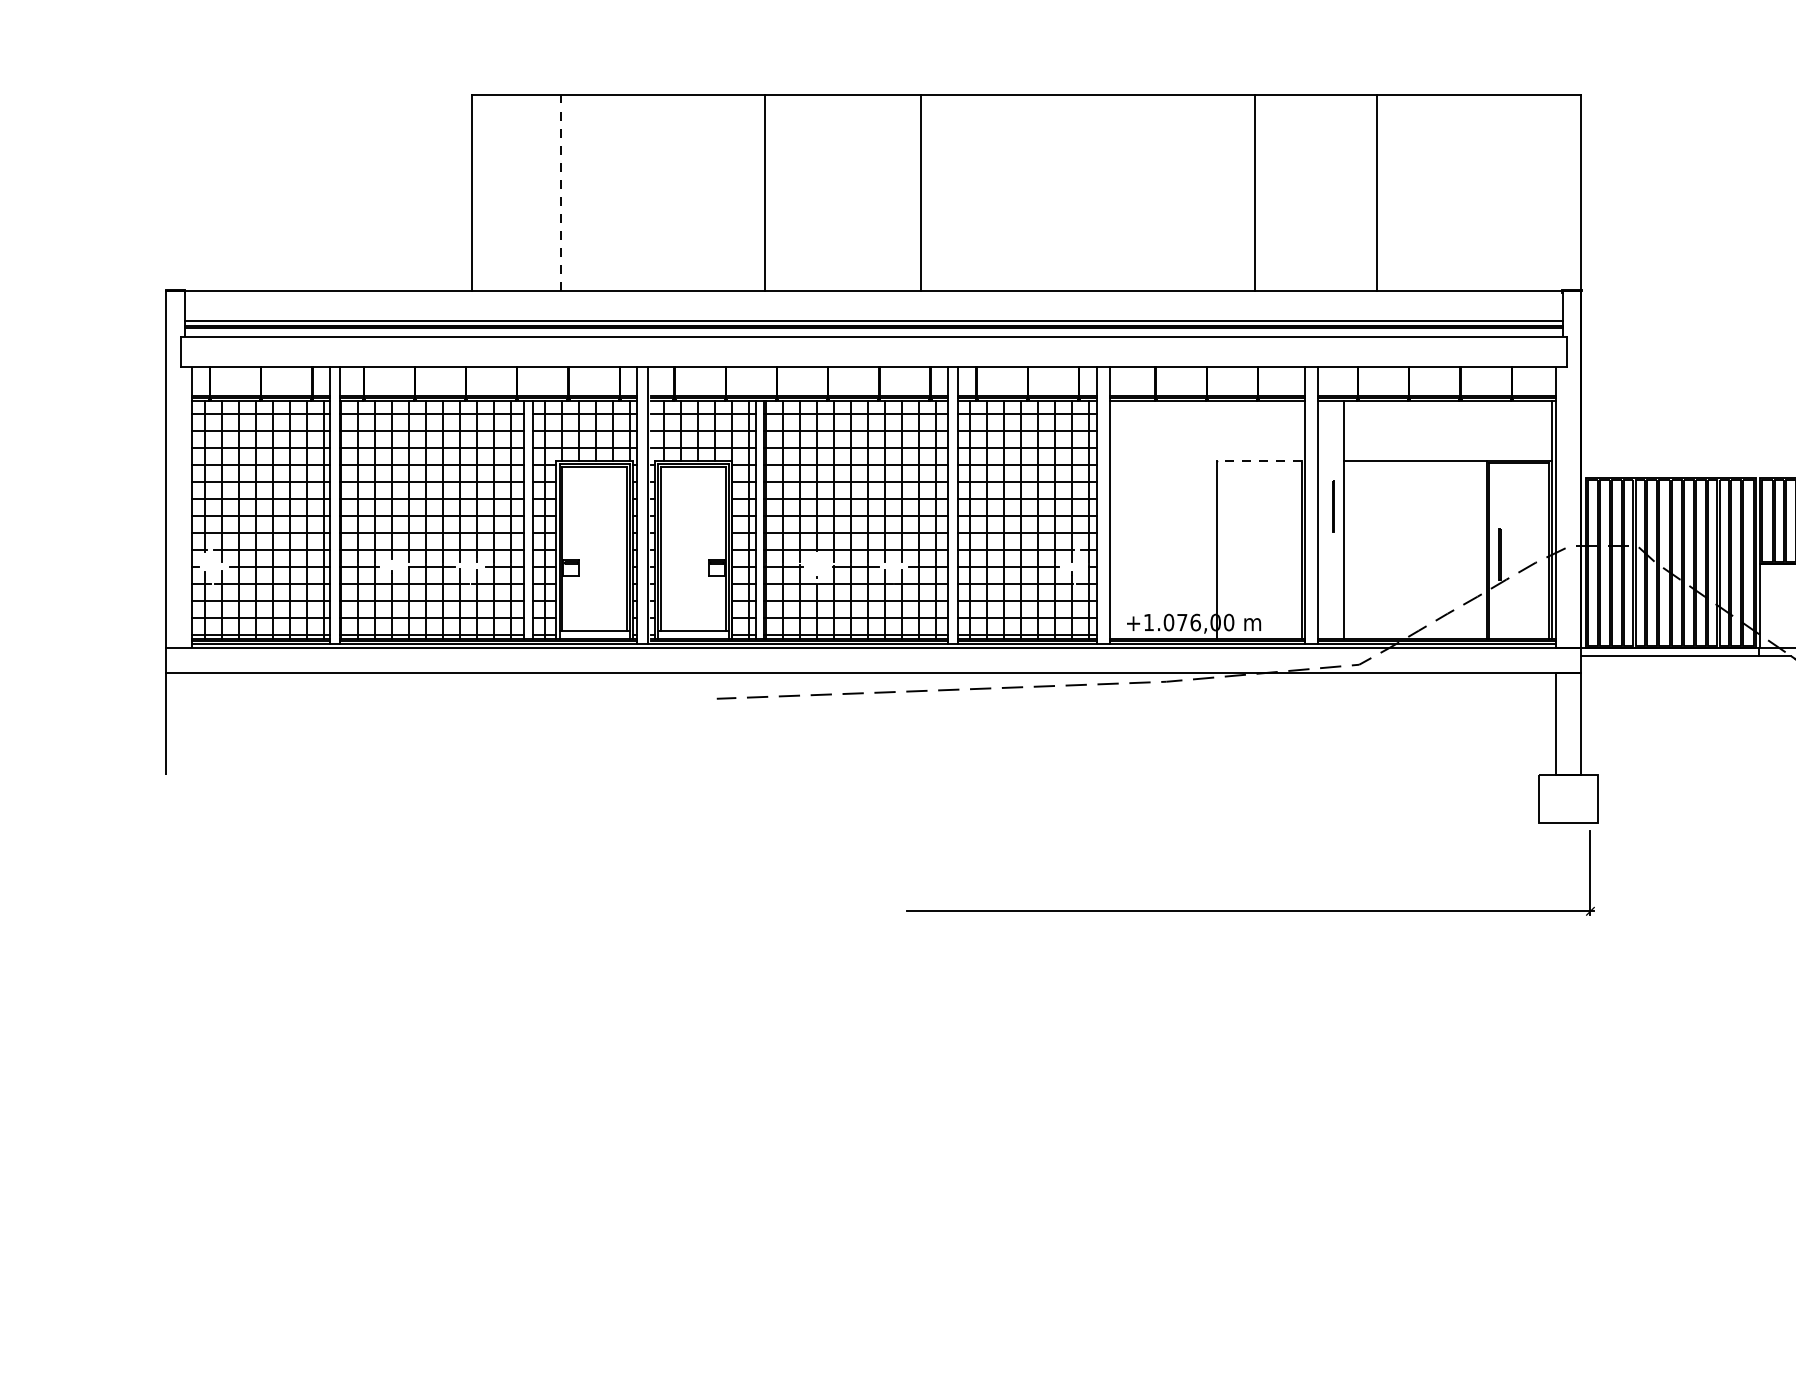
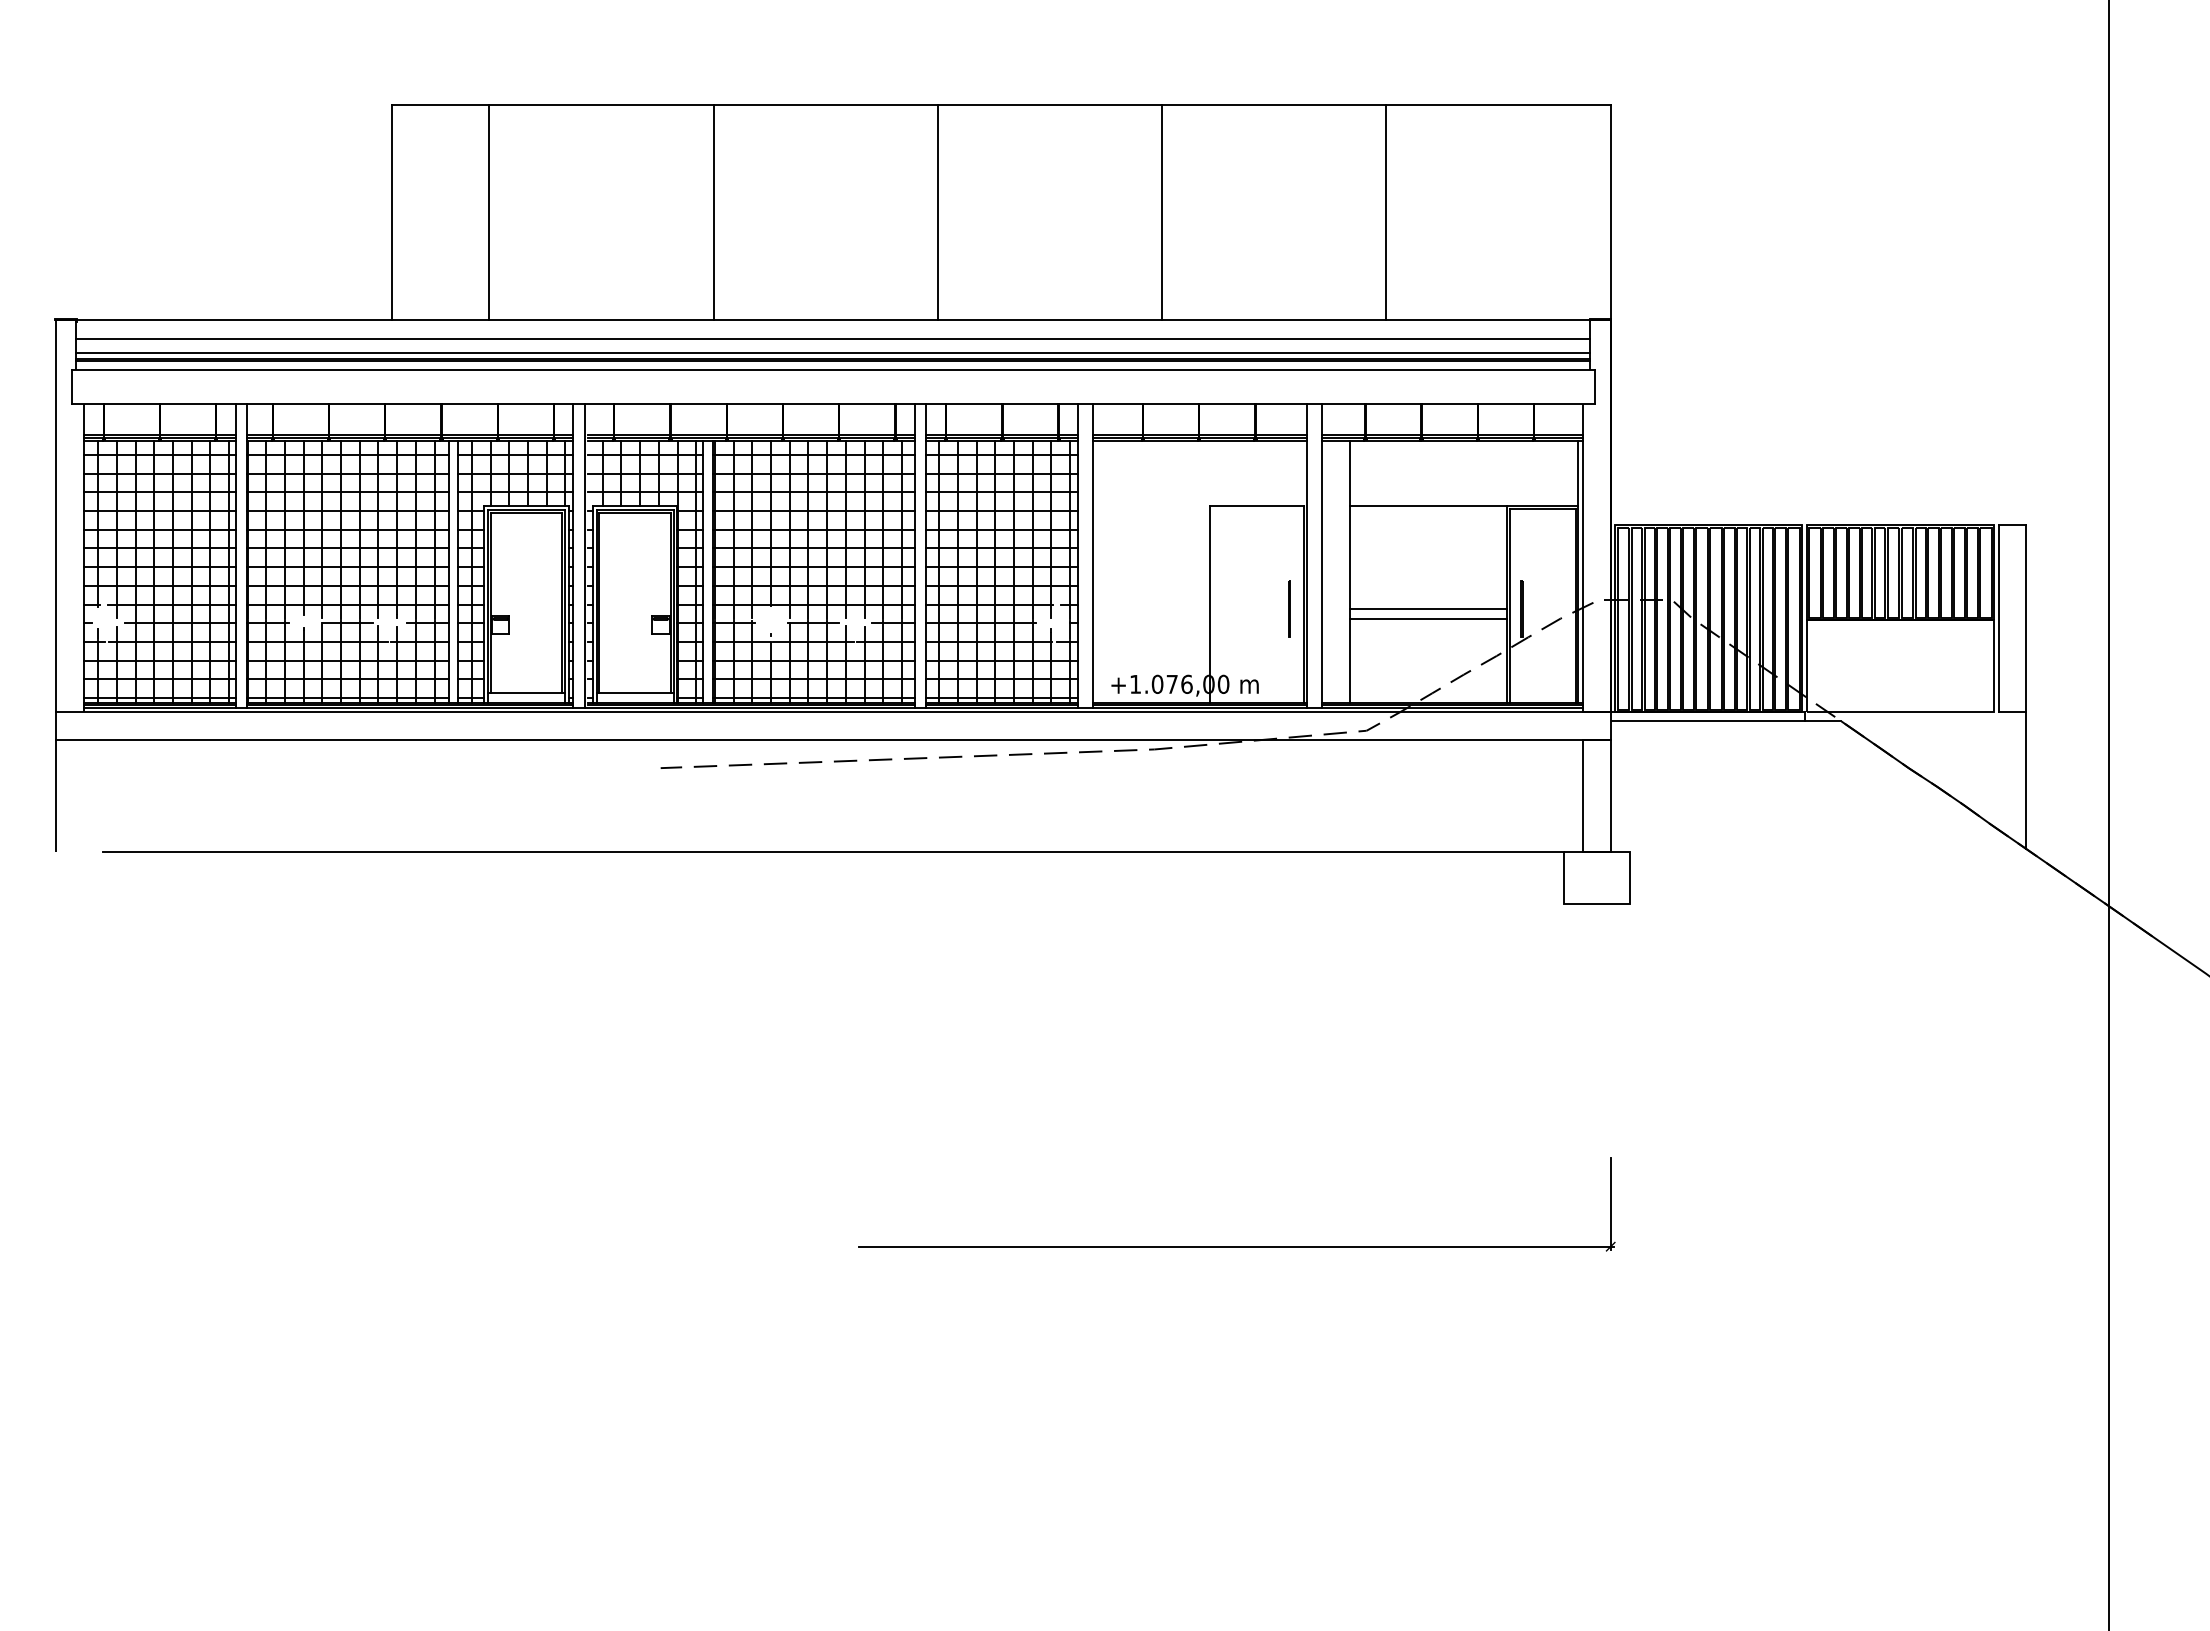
line: (920, 192) -> (937, 211), moved
line: (1255, 192) -> (1162, 211), moved
line: (561, 193) -> (489, 212), dashed -> solid
line: (874, 308) -> (833, 339), added
line: (1258, 460) -> (1256, 506), dashed -> solid
line: (1333, 506) -> (1289, 608), moved
line: (1415, 554) -> (1428, 609), added
line: (1415, 562) -> (1428, 618), added
line: (873, 775) -> (832, 852), added
part: (1249, 911) -> (1236, 1246), moved

